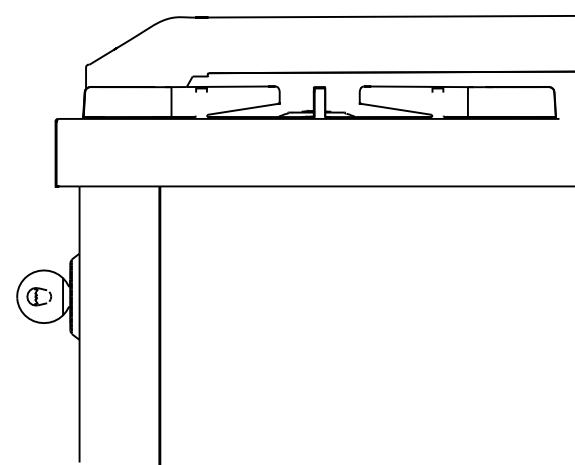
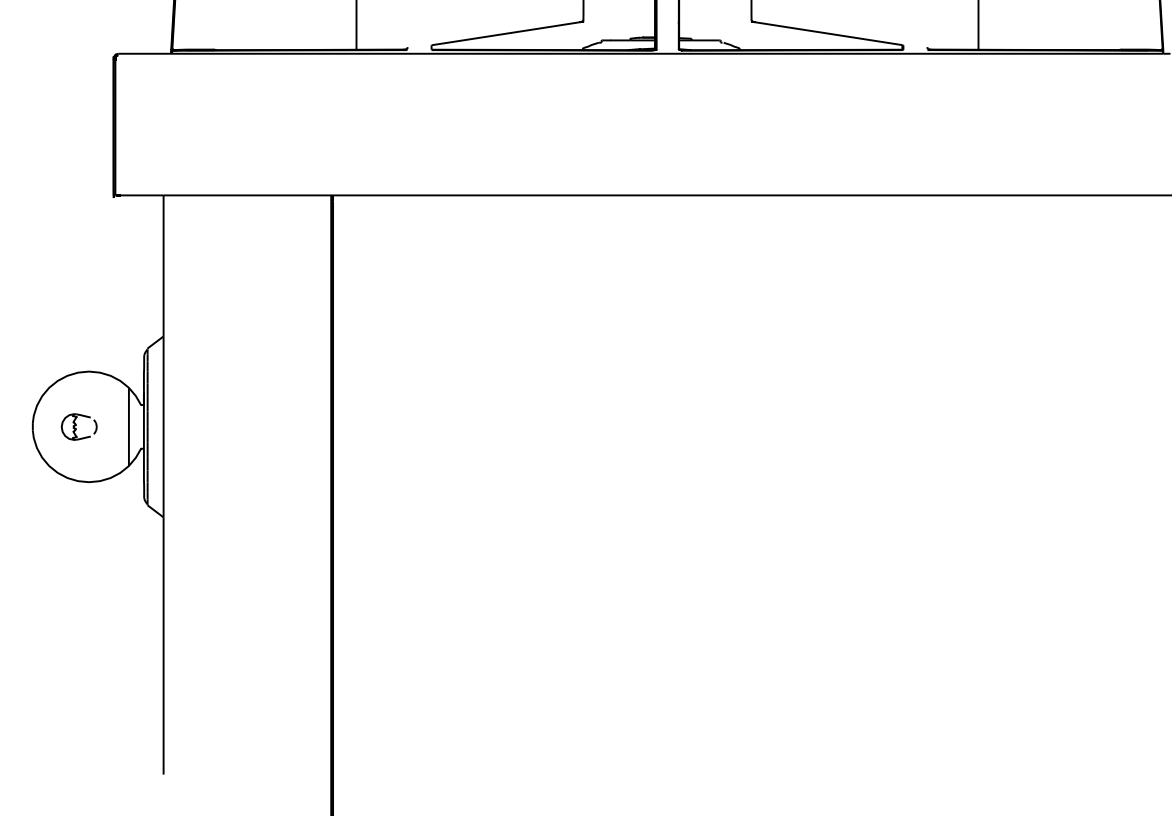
part: (39, 296) -> (79, 426), size x0.7

